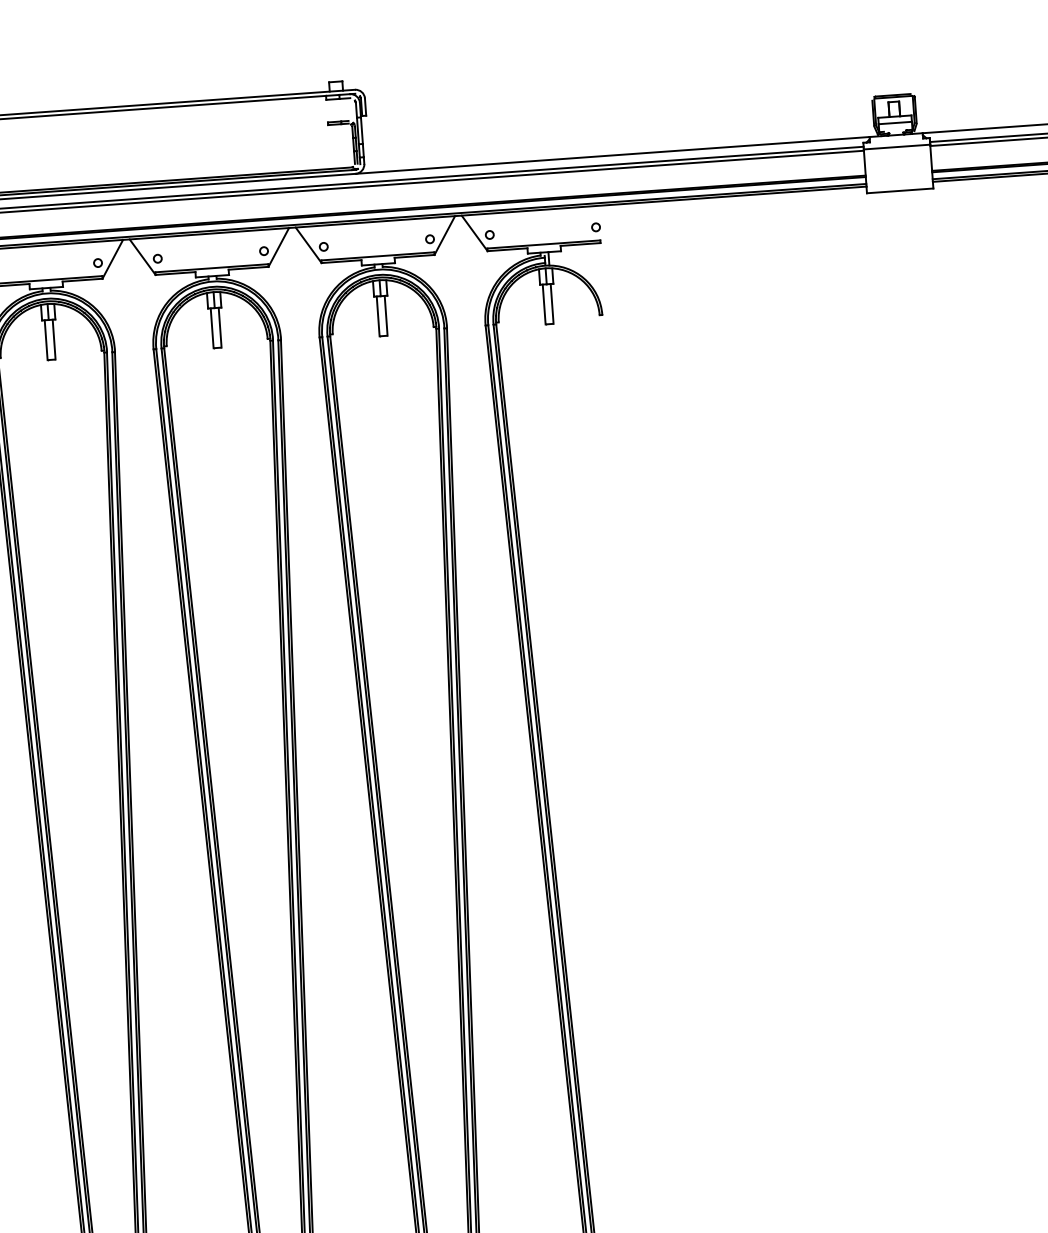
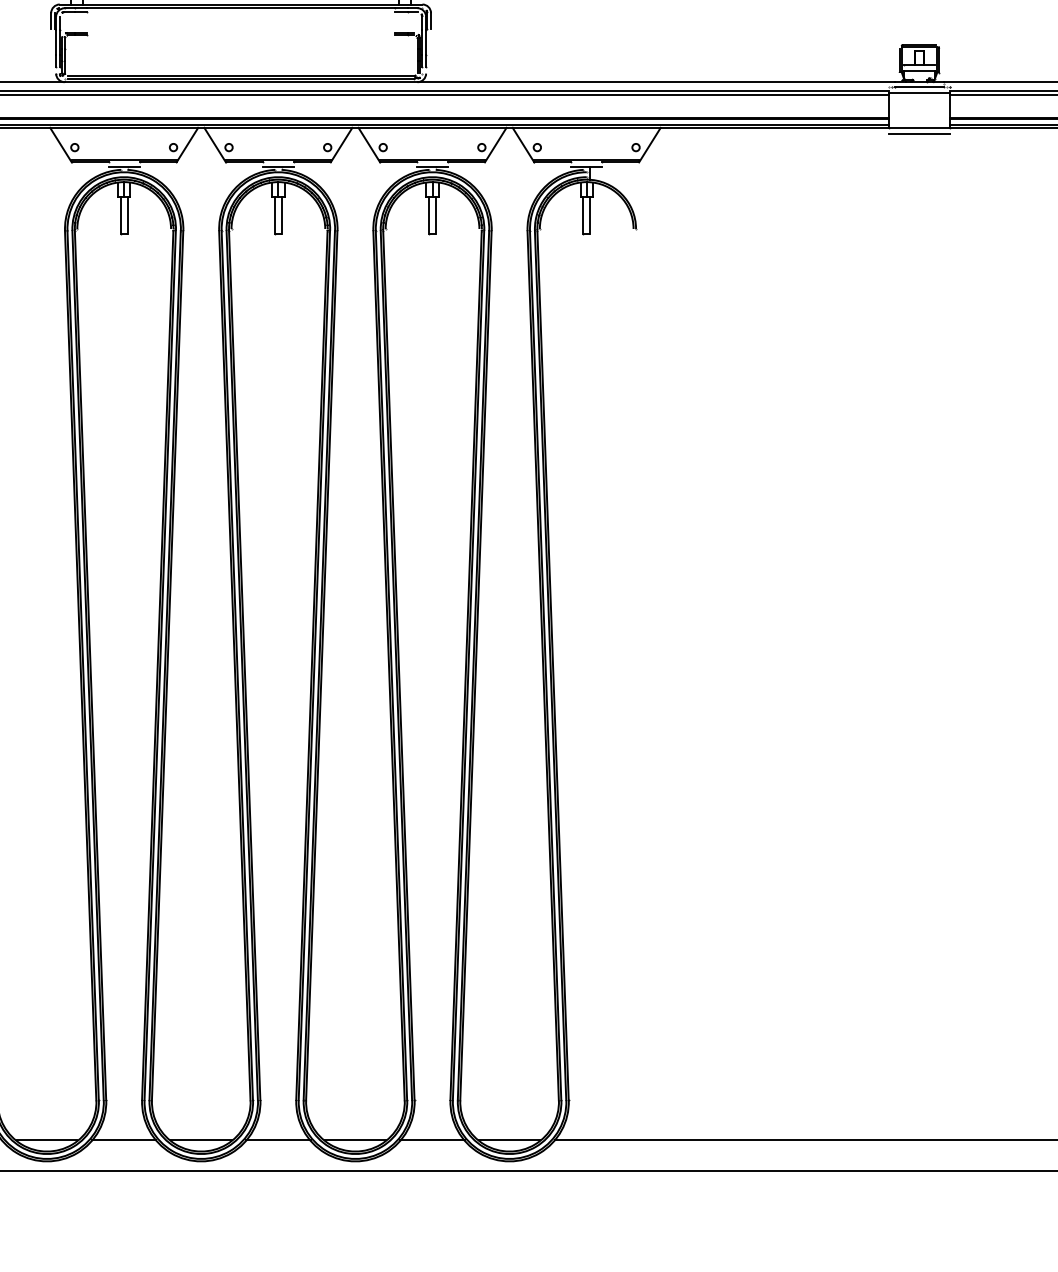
line: (896, 140) -> (919, 87), added
line: (899, 183) -> (919, 127), added
line: (610, 223) -> (649, 144), added

